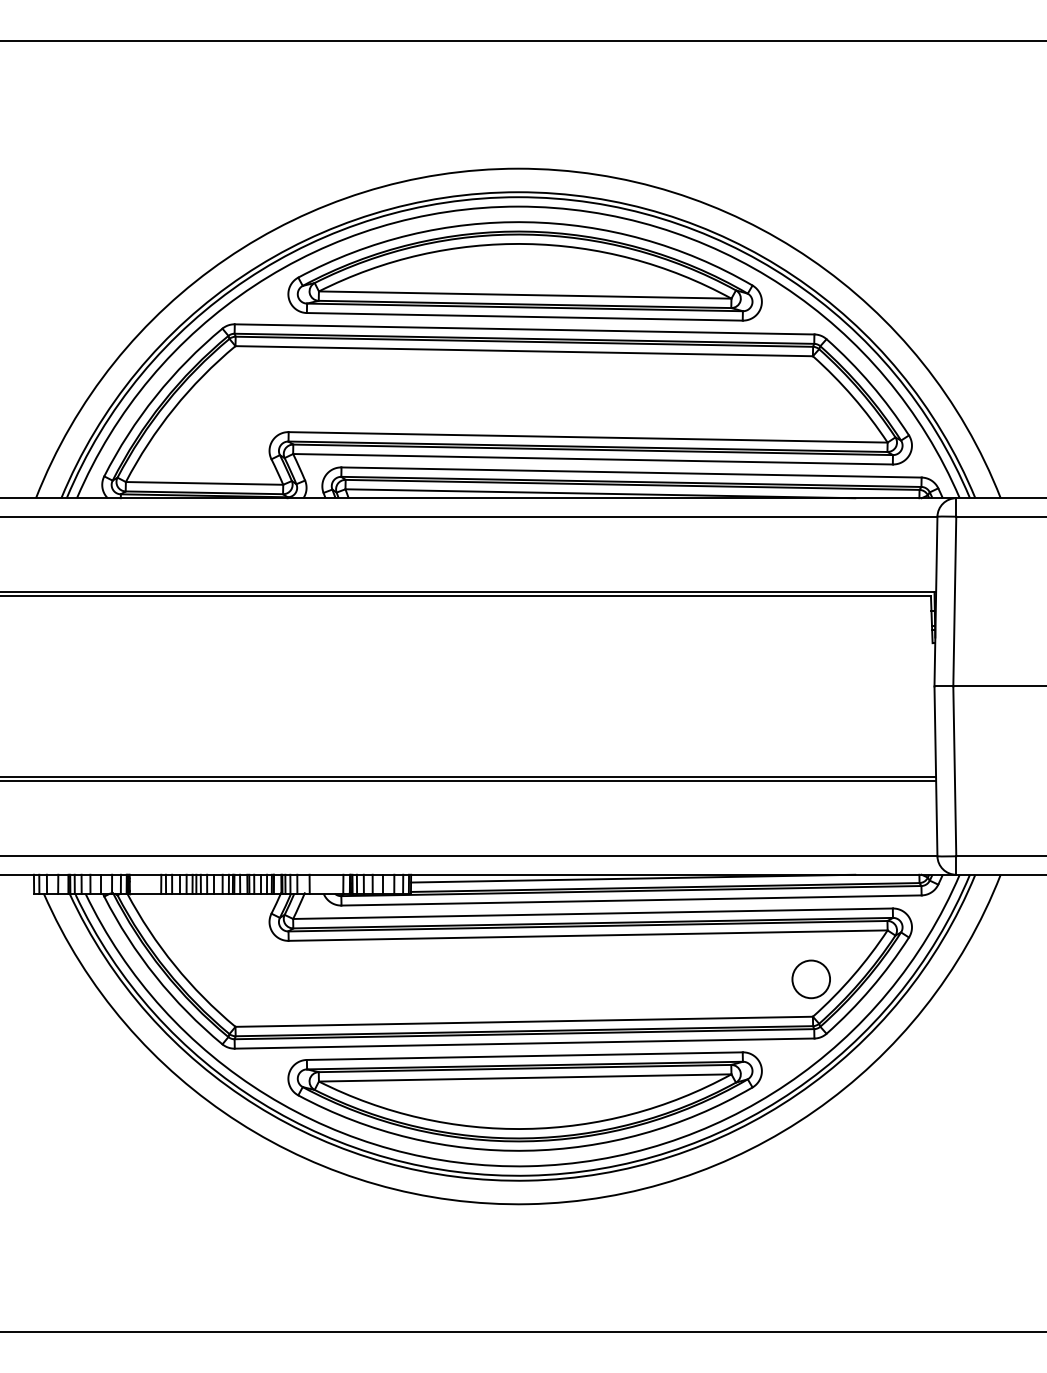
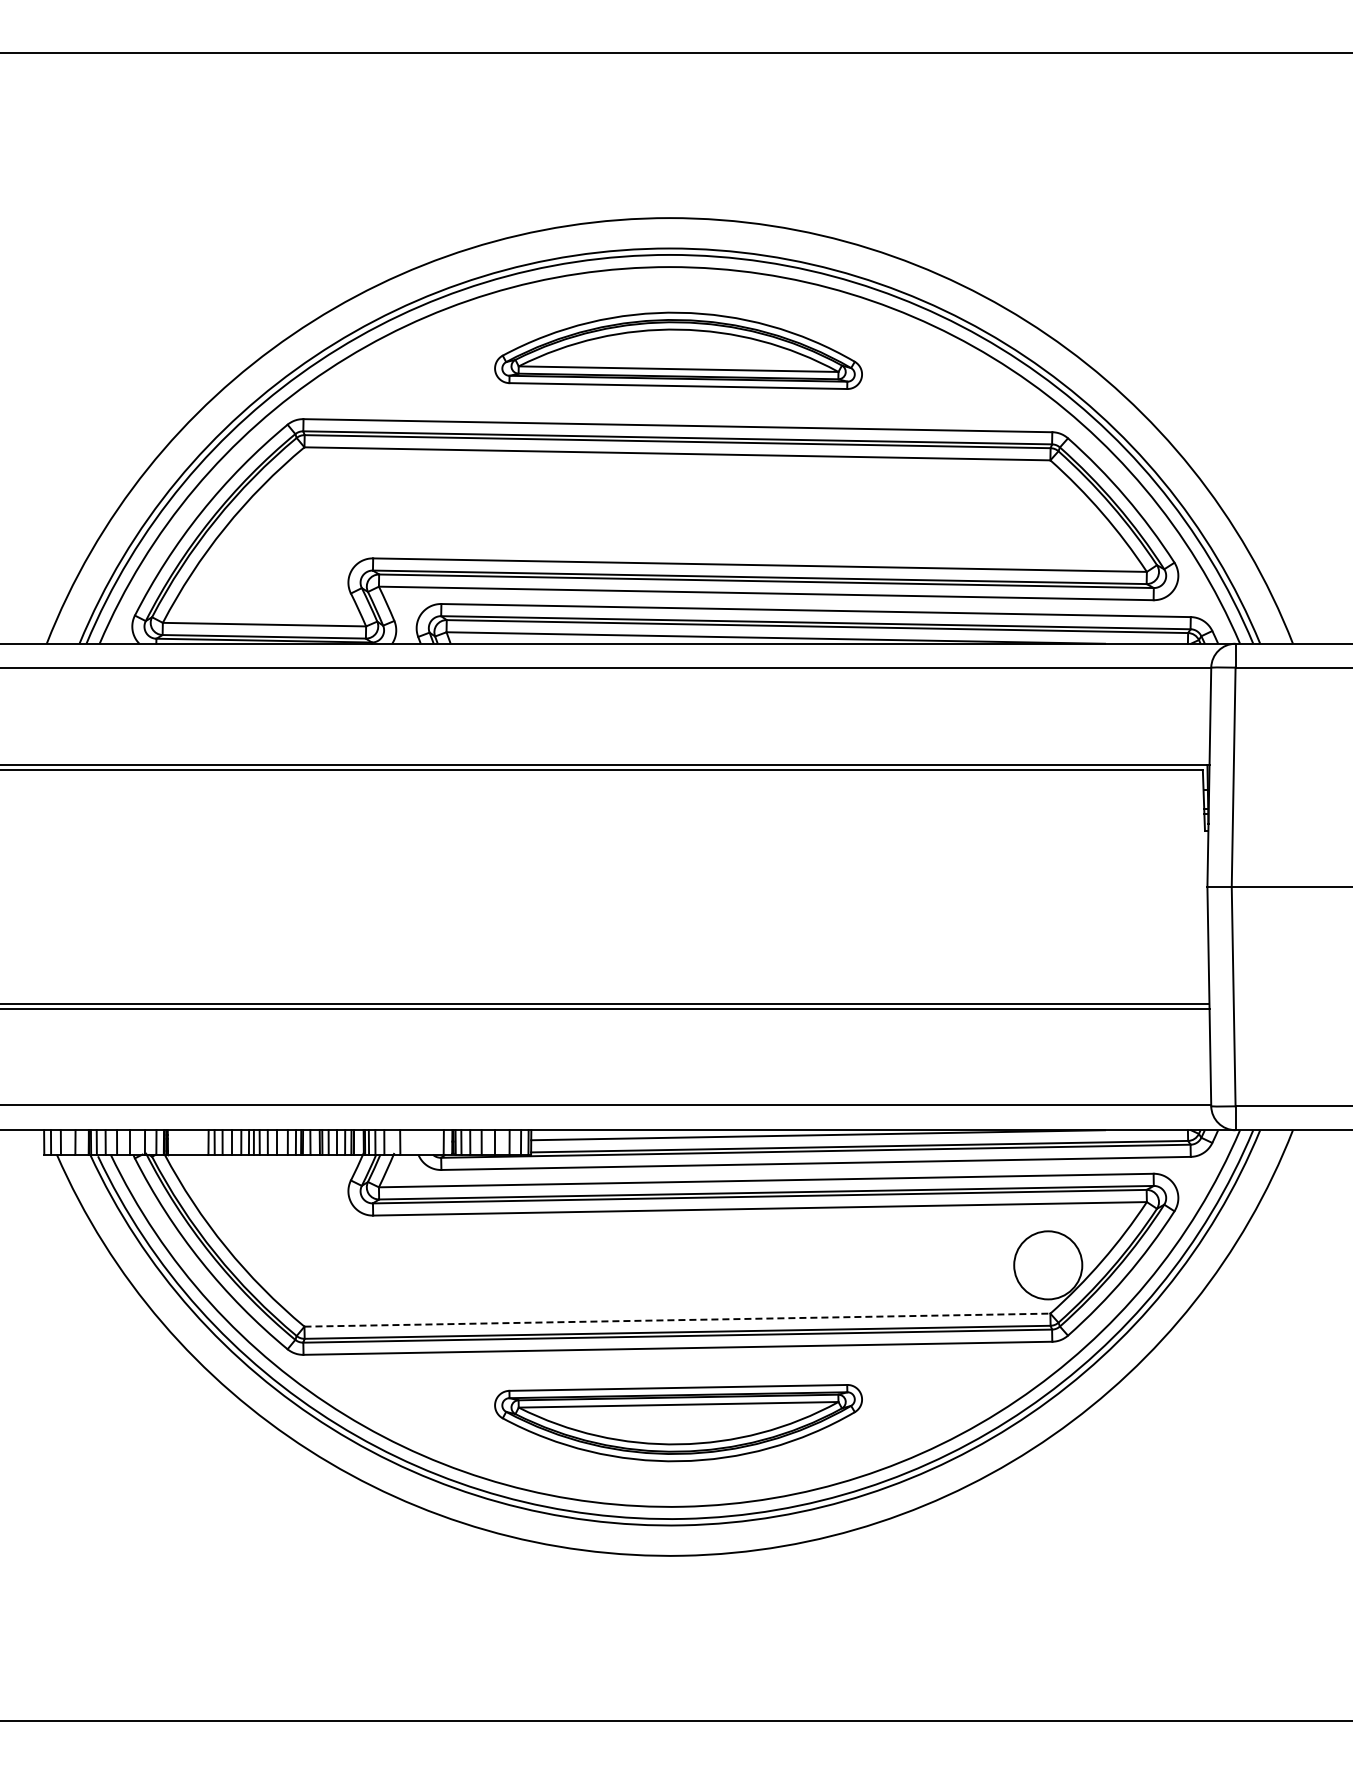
part: (525, 271) -> (678, 350), size x0.6
circle: (810, 979) -> (1047, 1265), size x1.4
line: (524, 1022) -> (677, 1320), solid -> dashed
part: (525, 1101) -> (678, 1422), size x0.6

